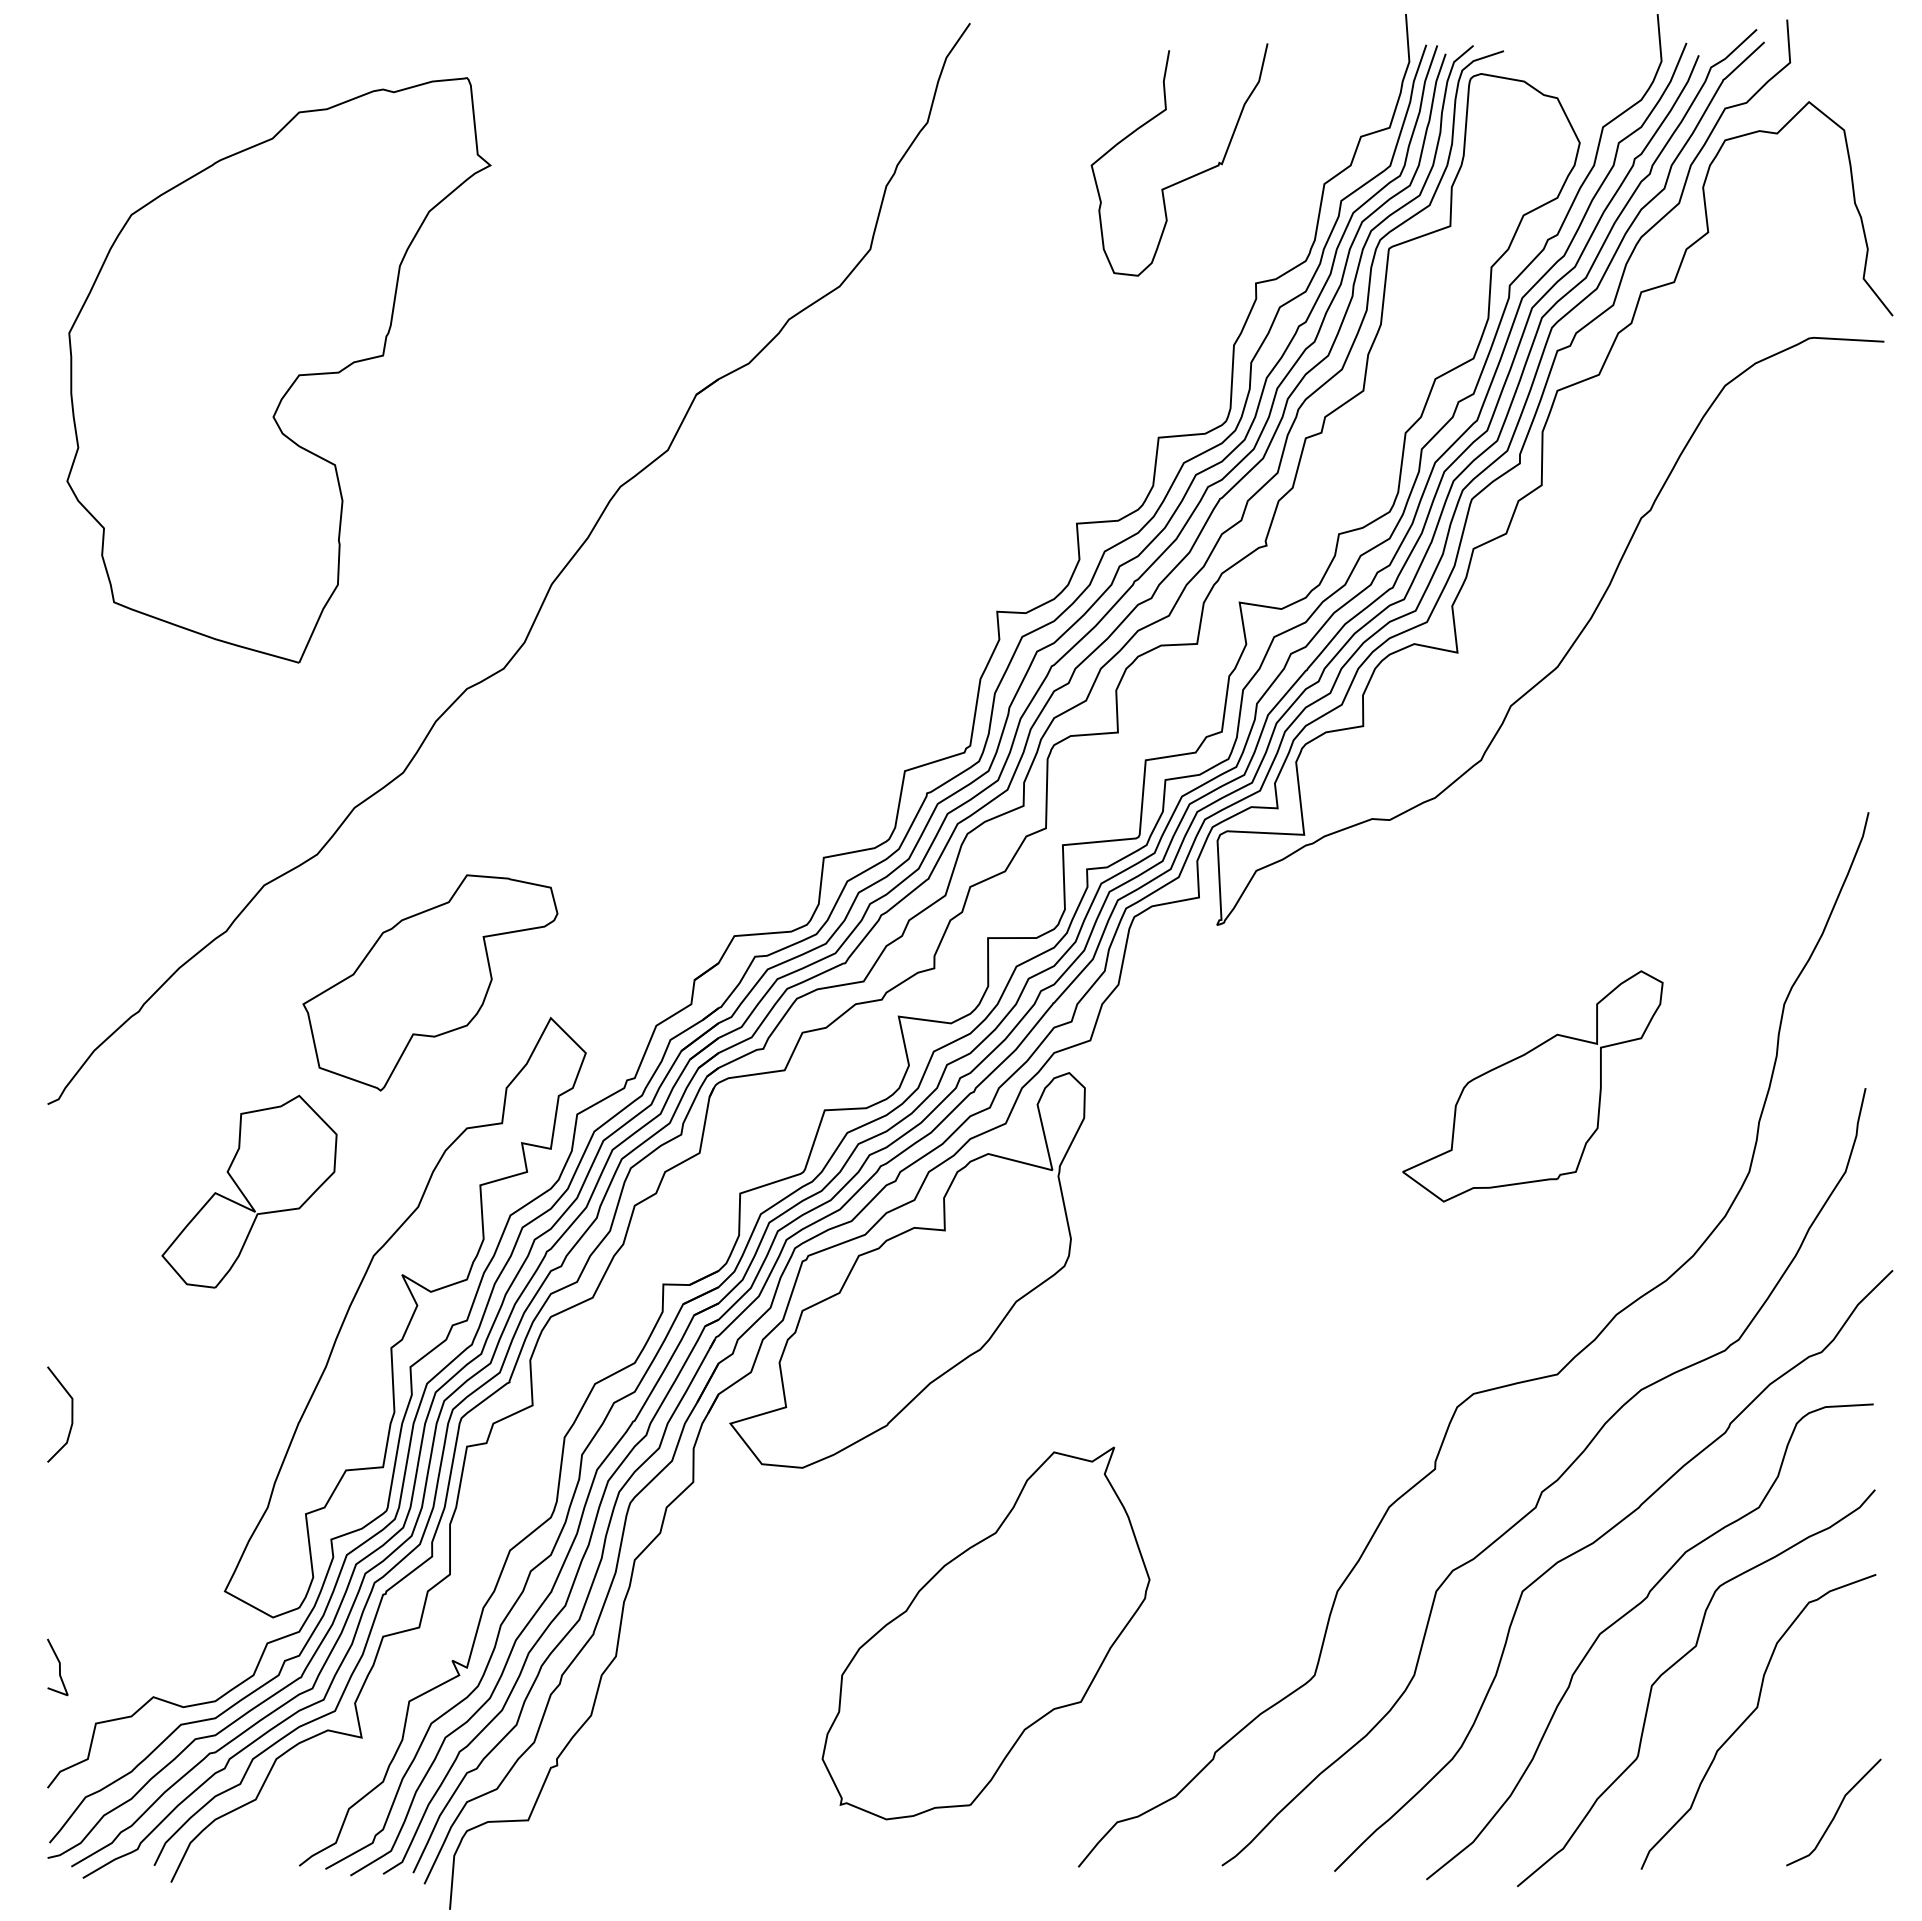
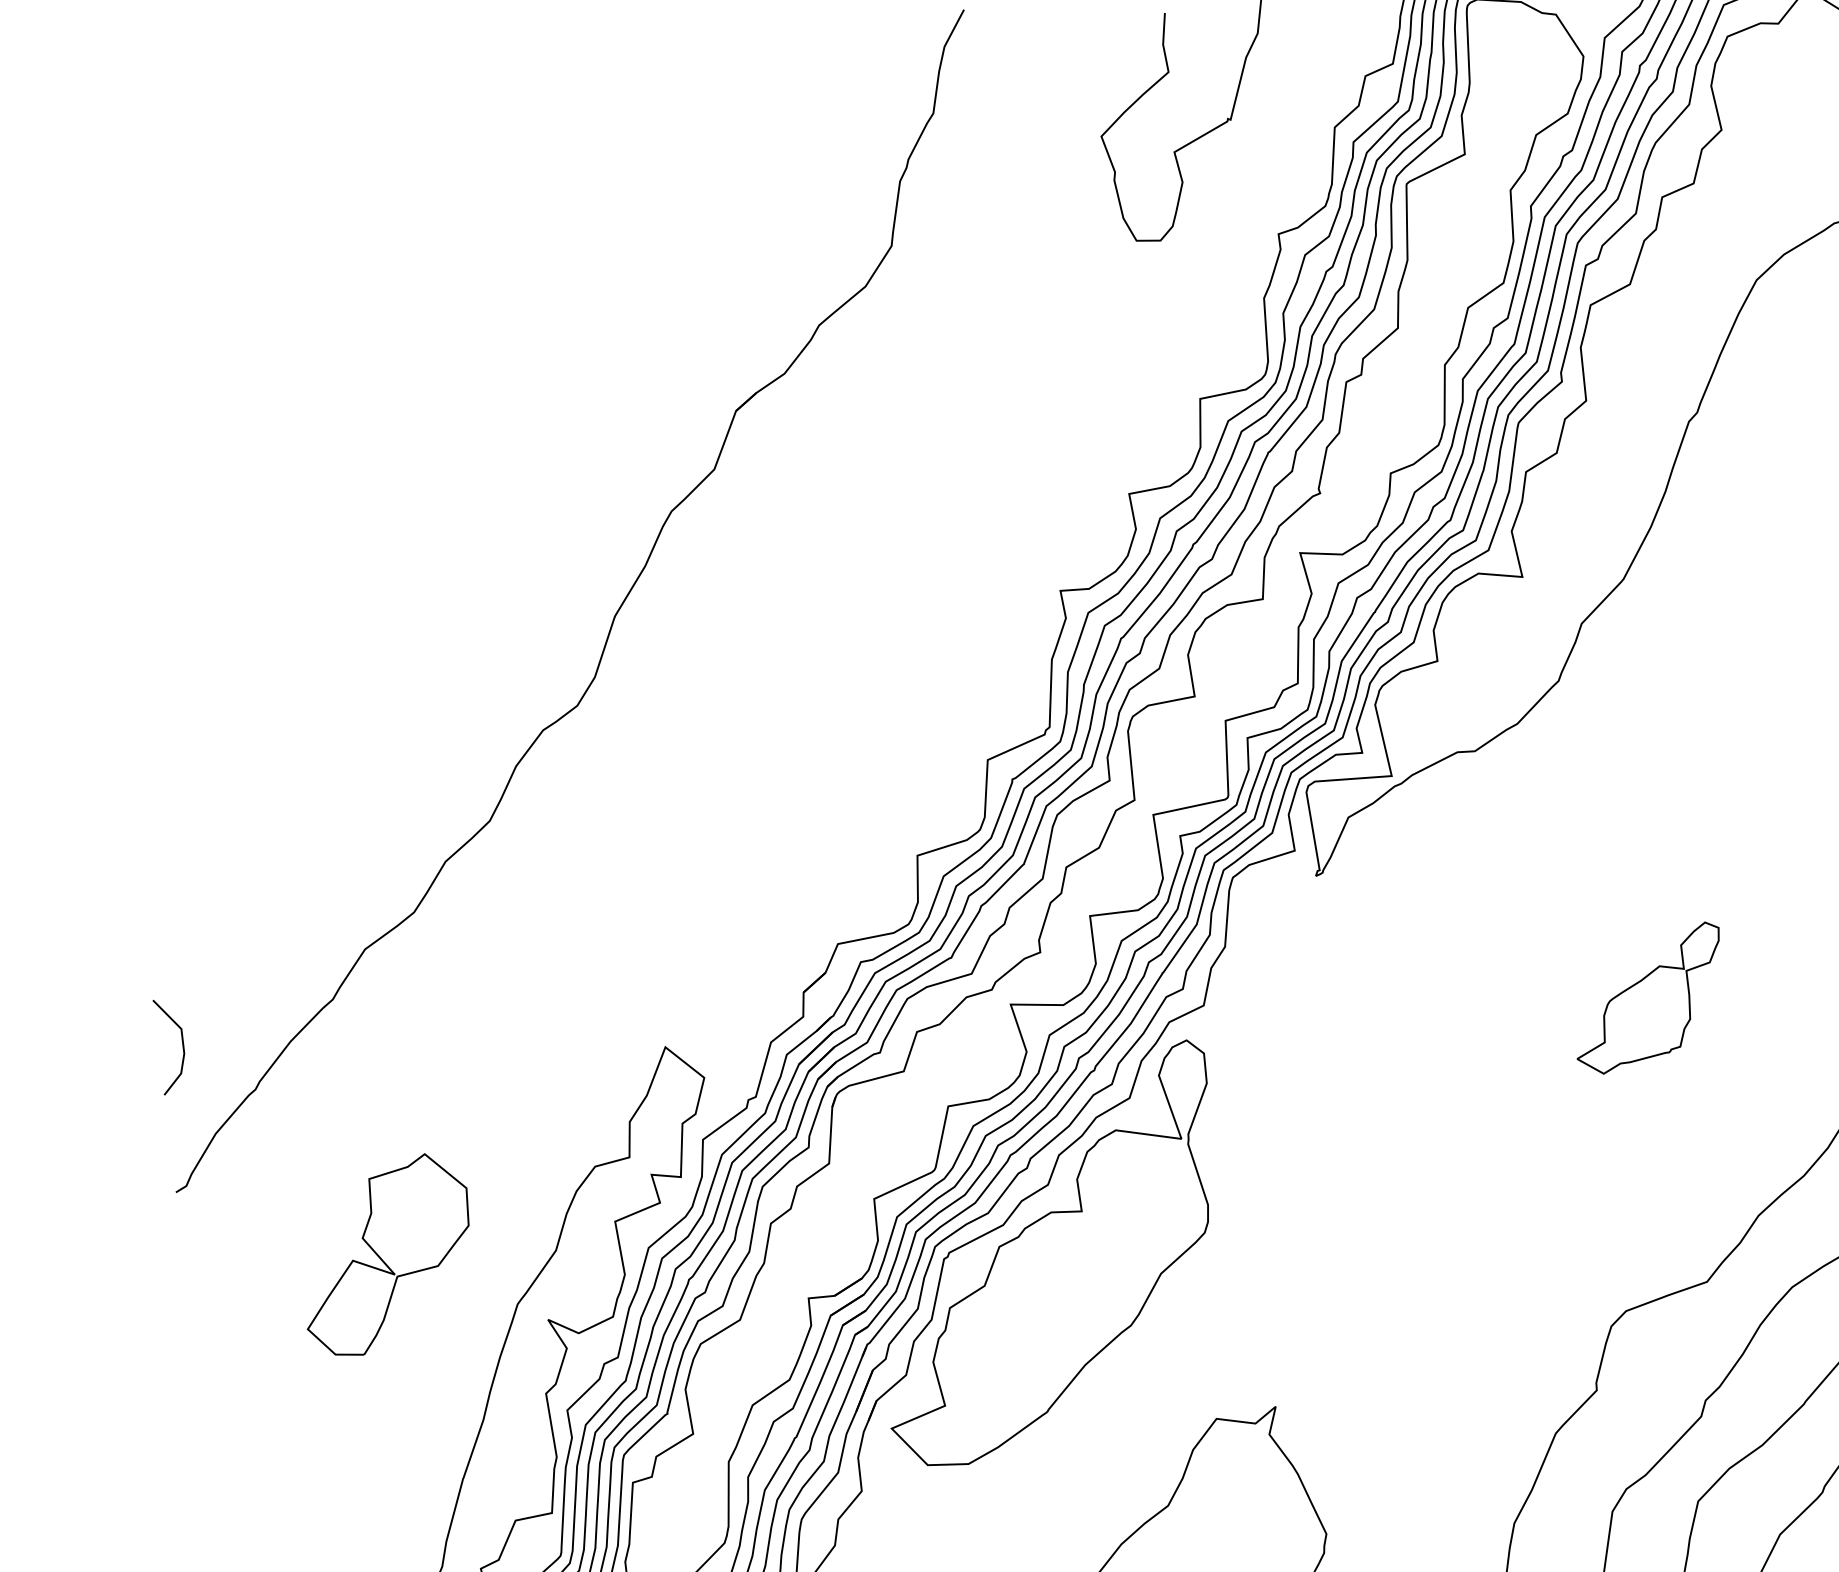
part: (278, 370) -> (318, 436), removed
part: (430, 982) -> (541, 1026), removed
part: (1532, 1086) -> (1648, 998), size x0.6
line: (71, 1414) -> (182, 1044), moved

